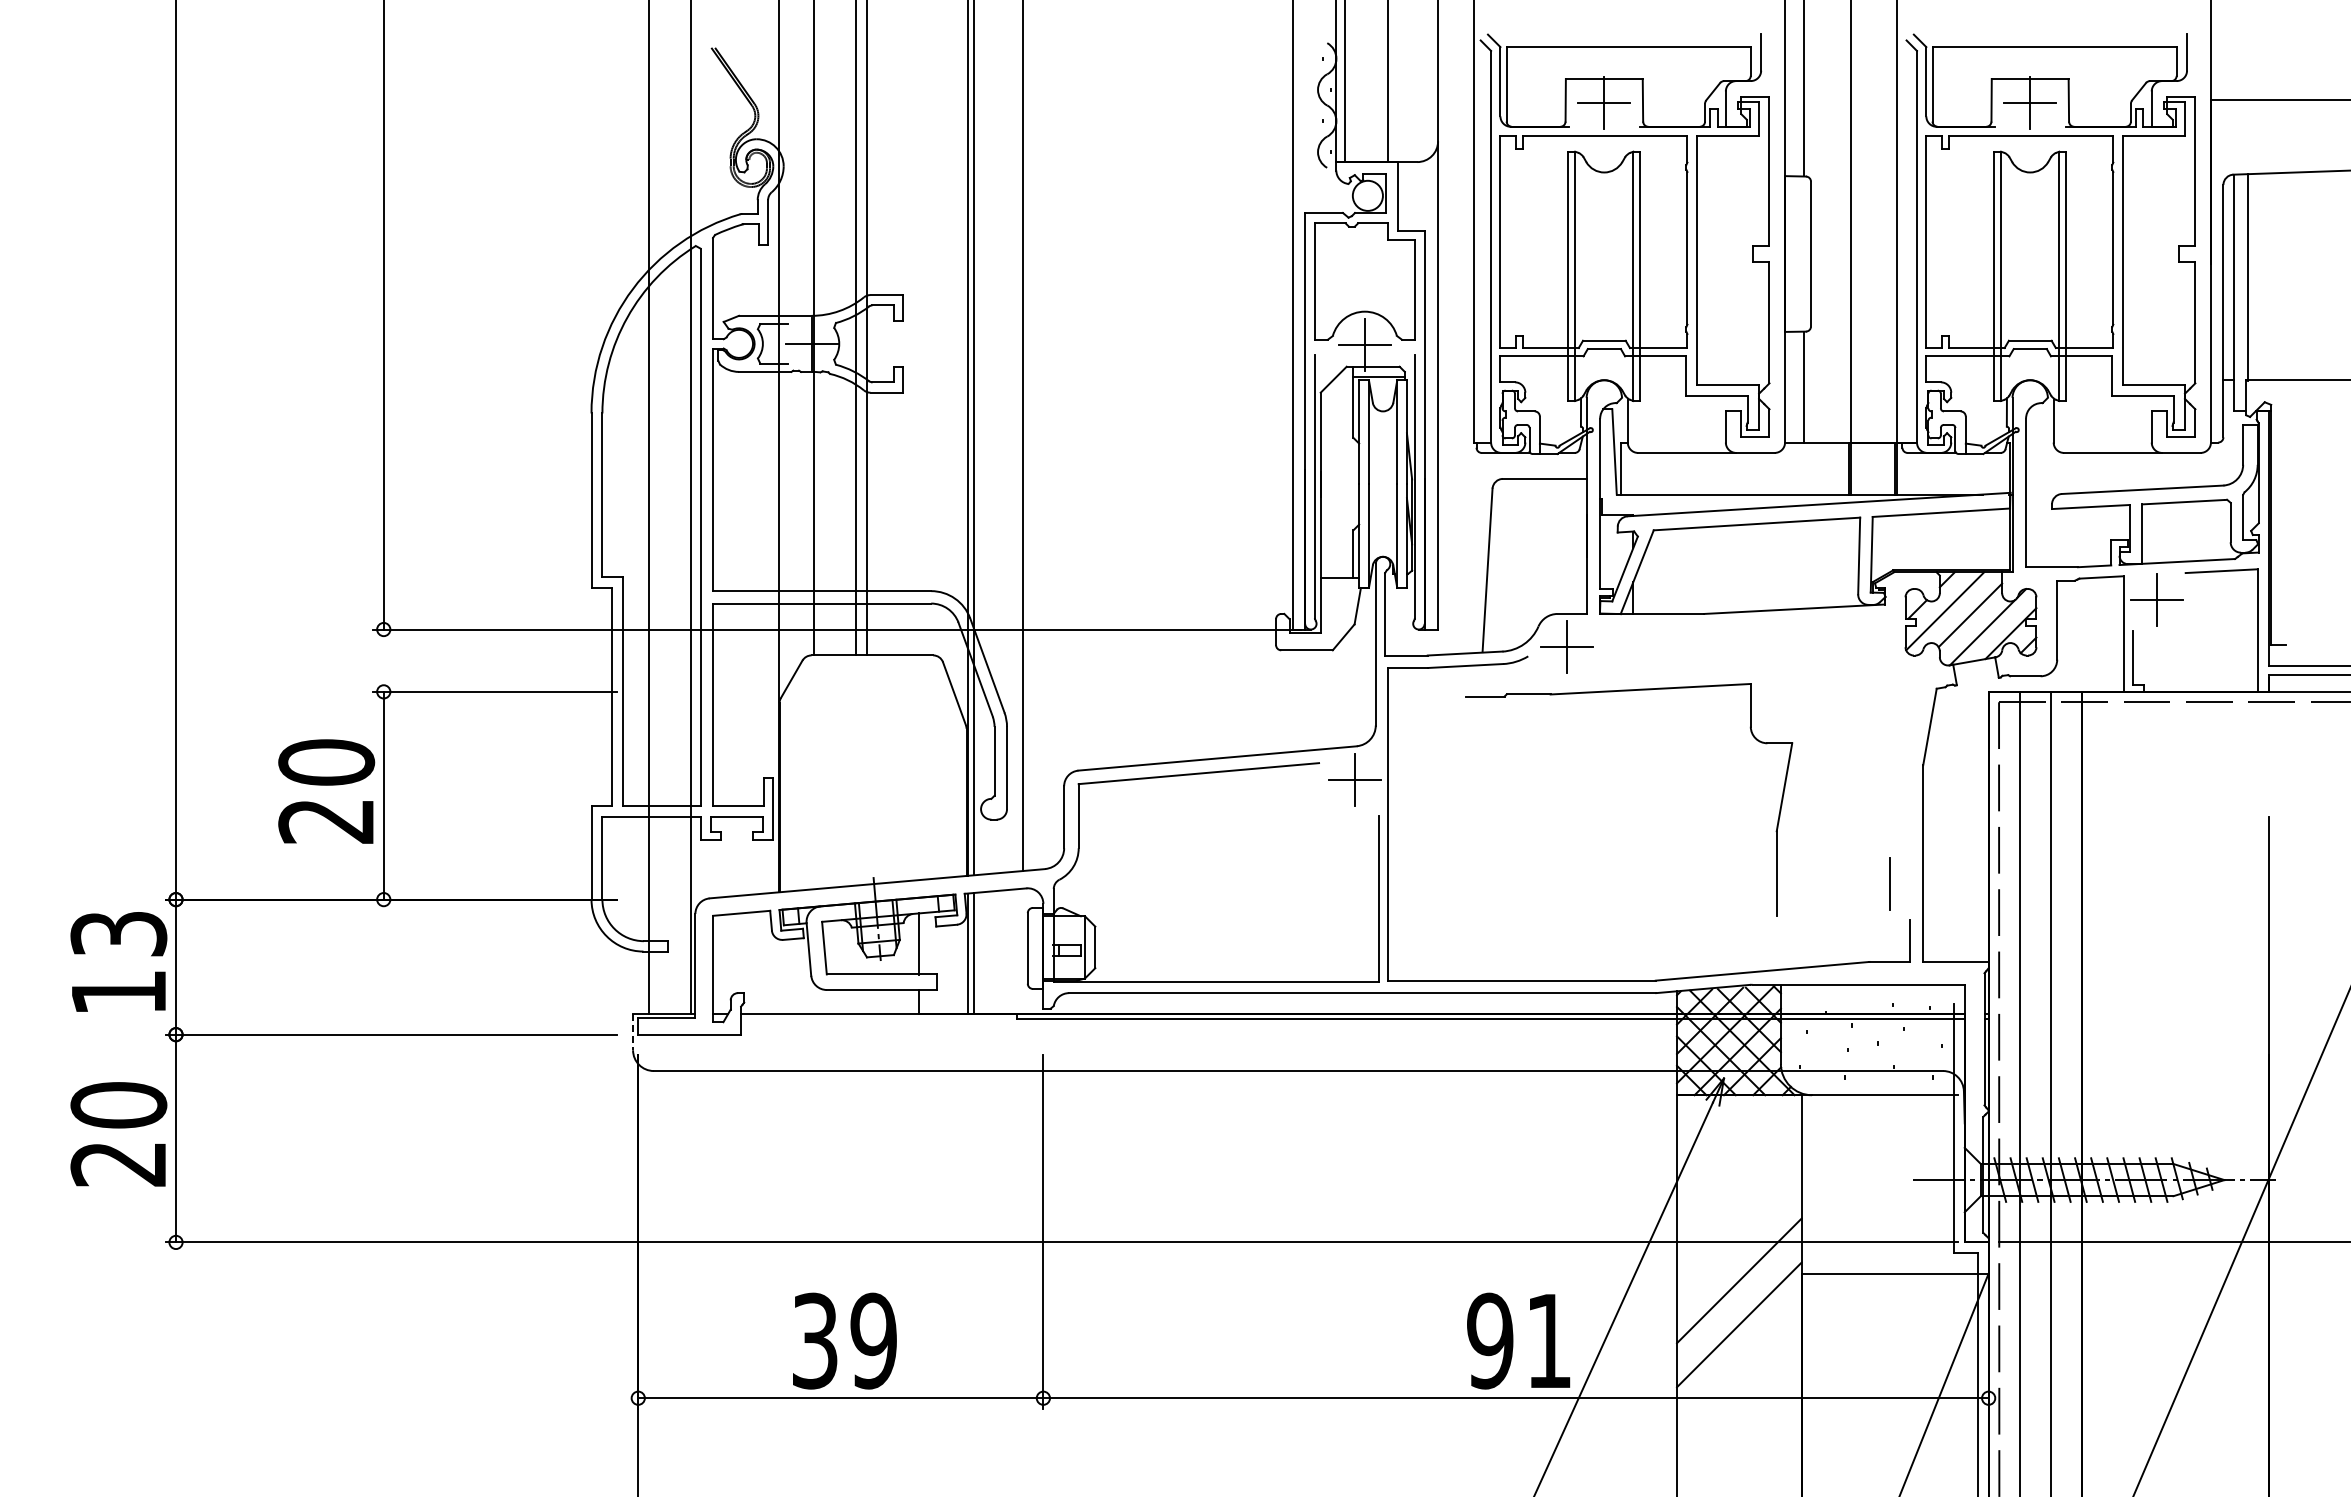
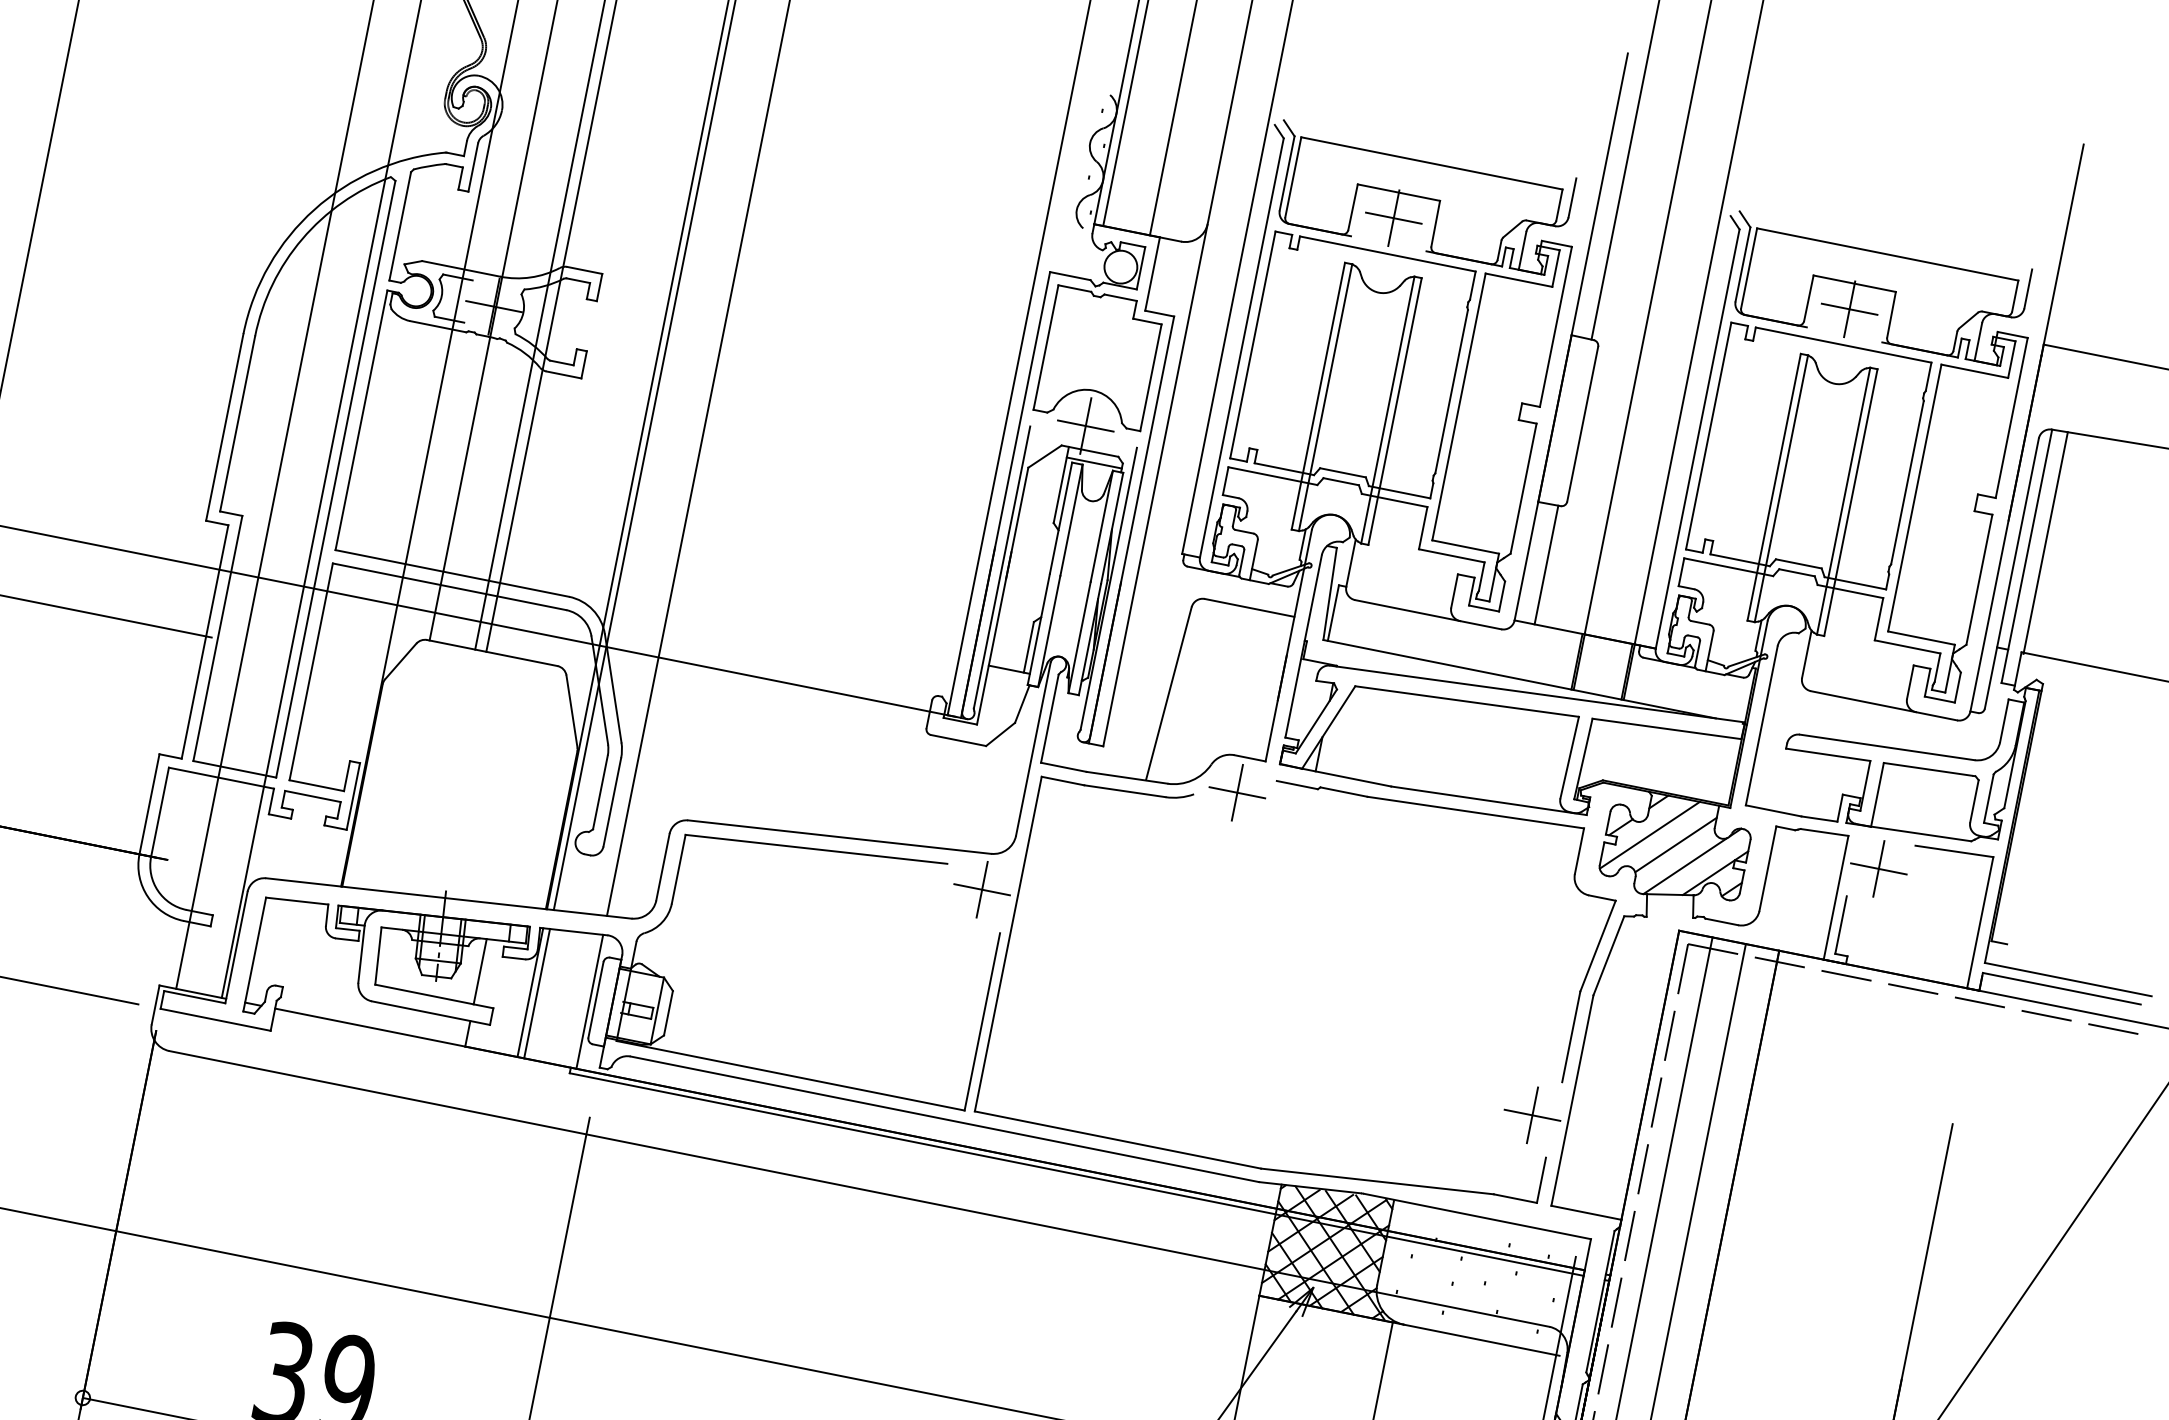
part: (1629, 691) -> (1452, 810), moved
line: (1889, 884) -> (1531, 1115), added
line: (1022, 950) -> (589, 1000), added
line: (633, 1032) -> (156, 1005), dashed -> solid

